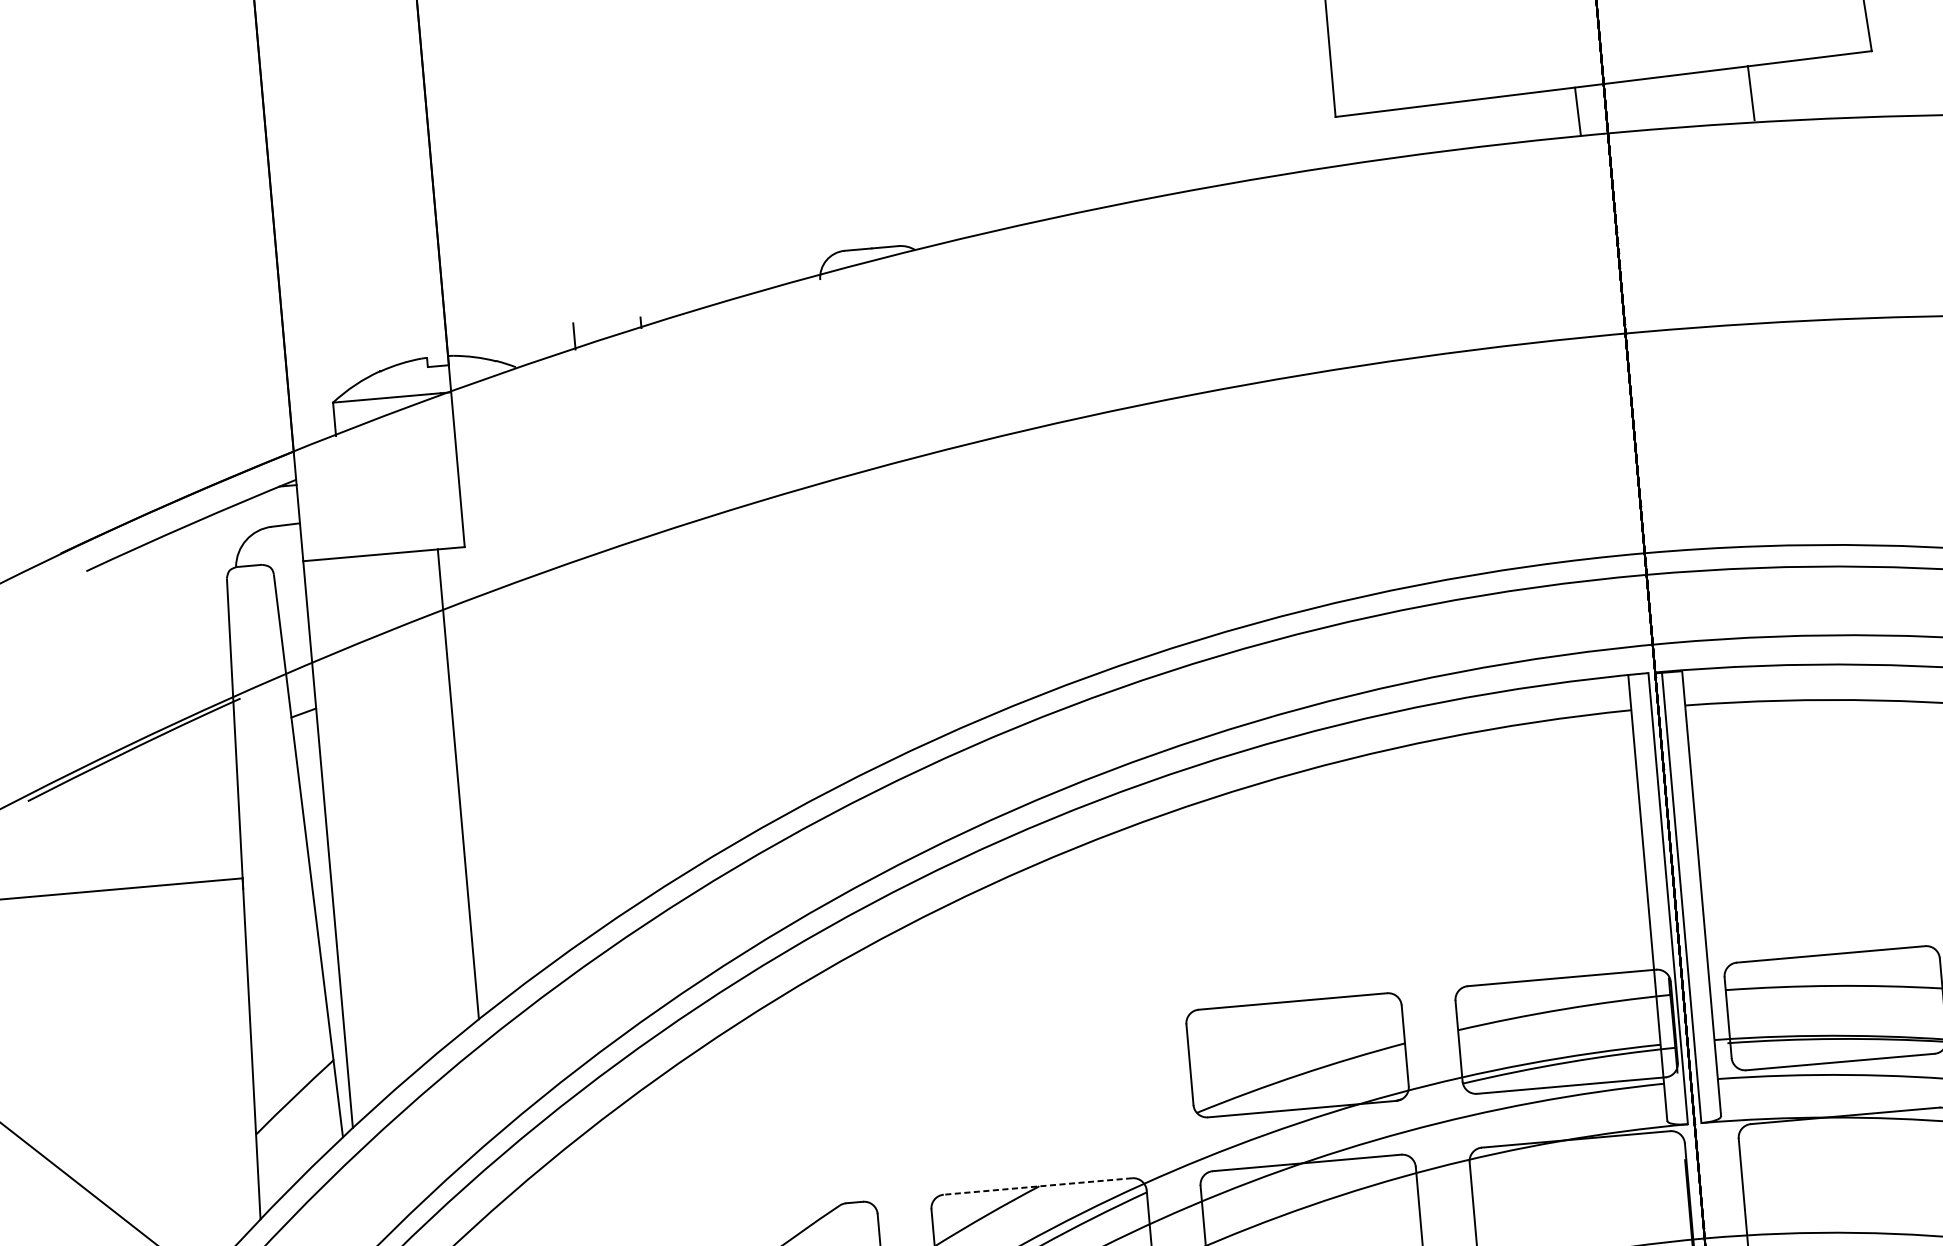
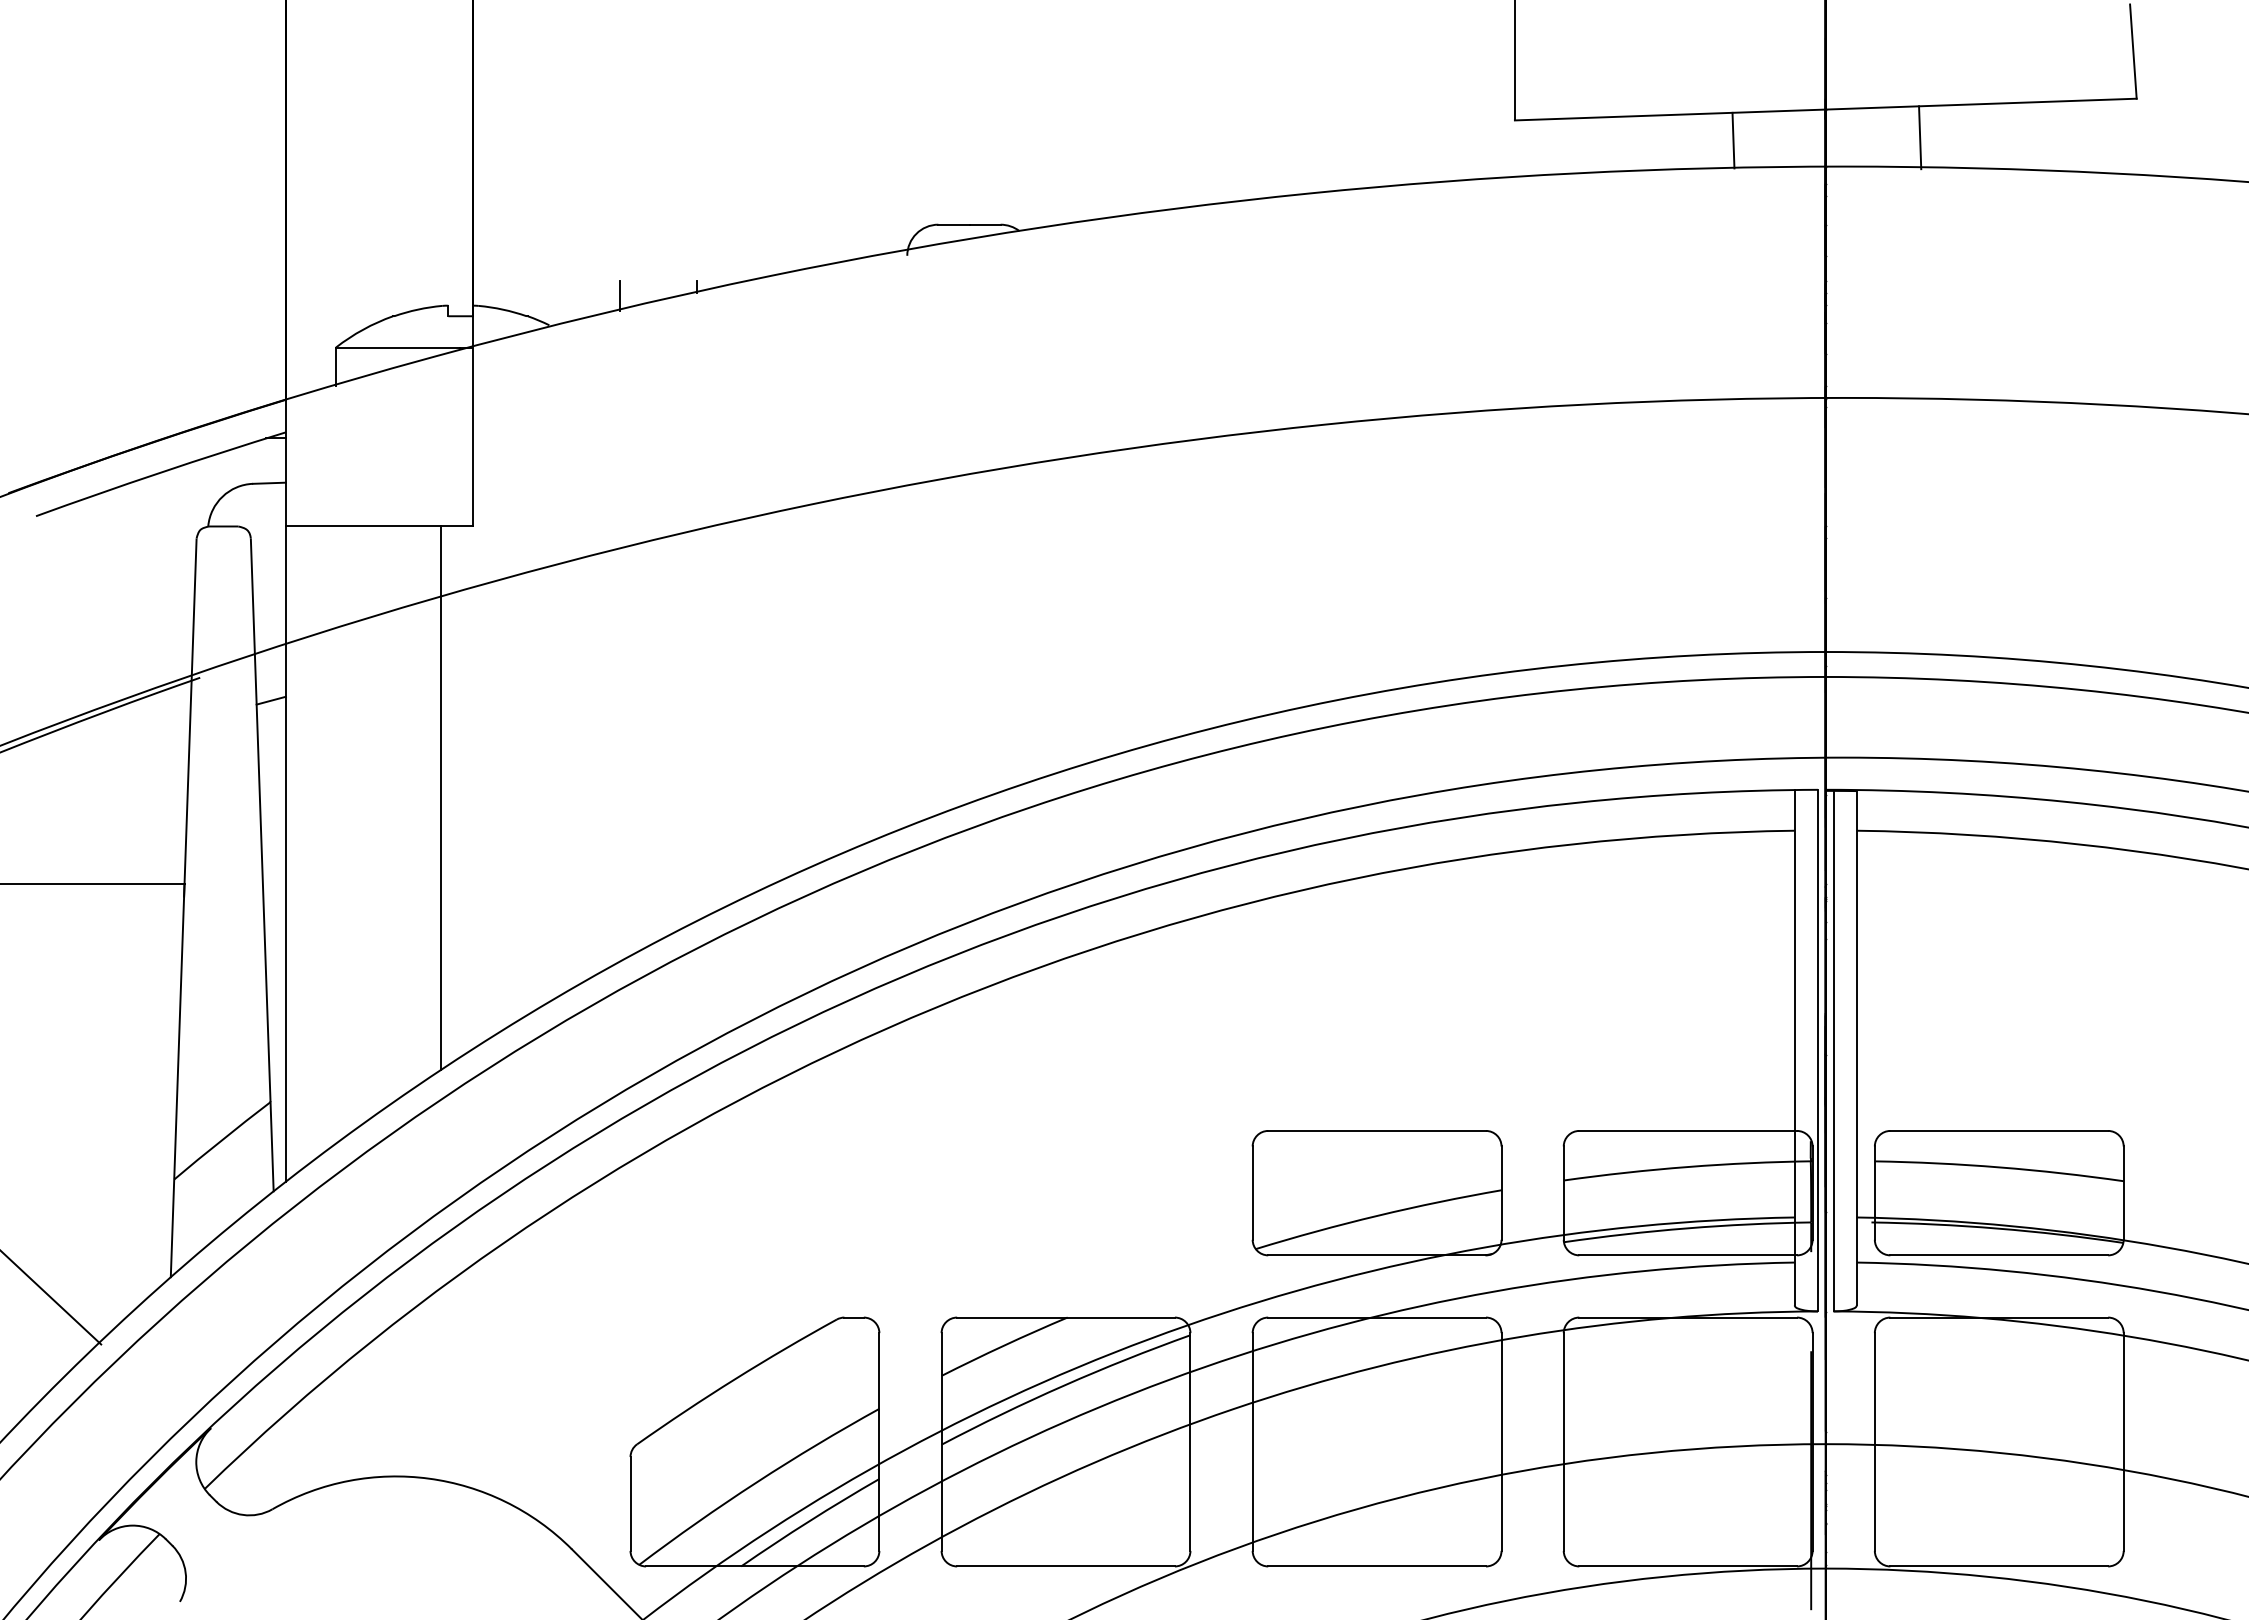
line: (1751, 92) -> (1920, 137), moved
line: (1577, 111) -> (1733, 140), moved
line: (1038, 1186) -> (1066, 1317), dashed -> solid

